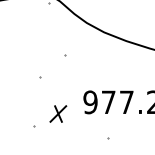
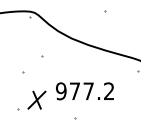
part: (57, 113) -> (36, 99), size x1.43

